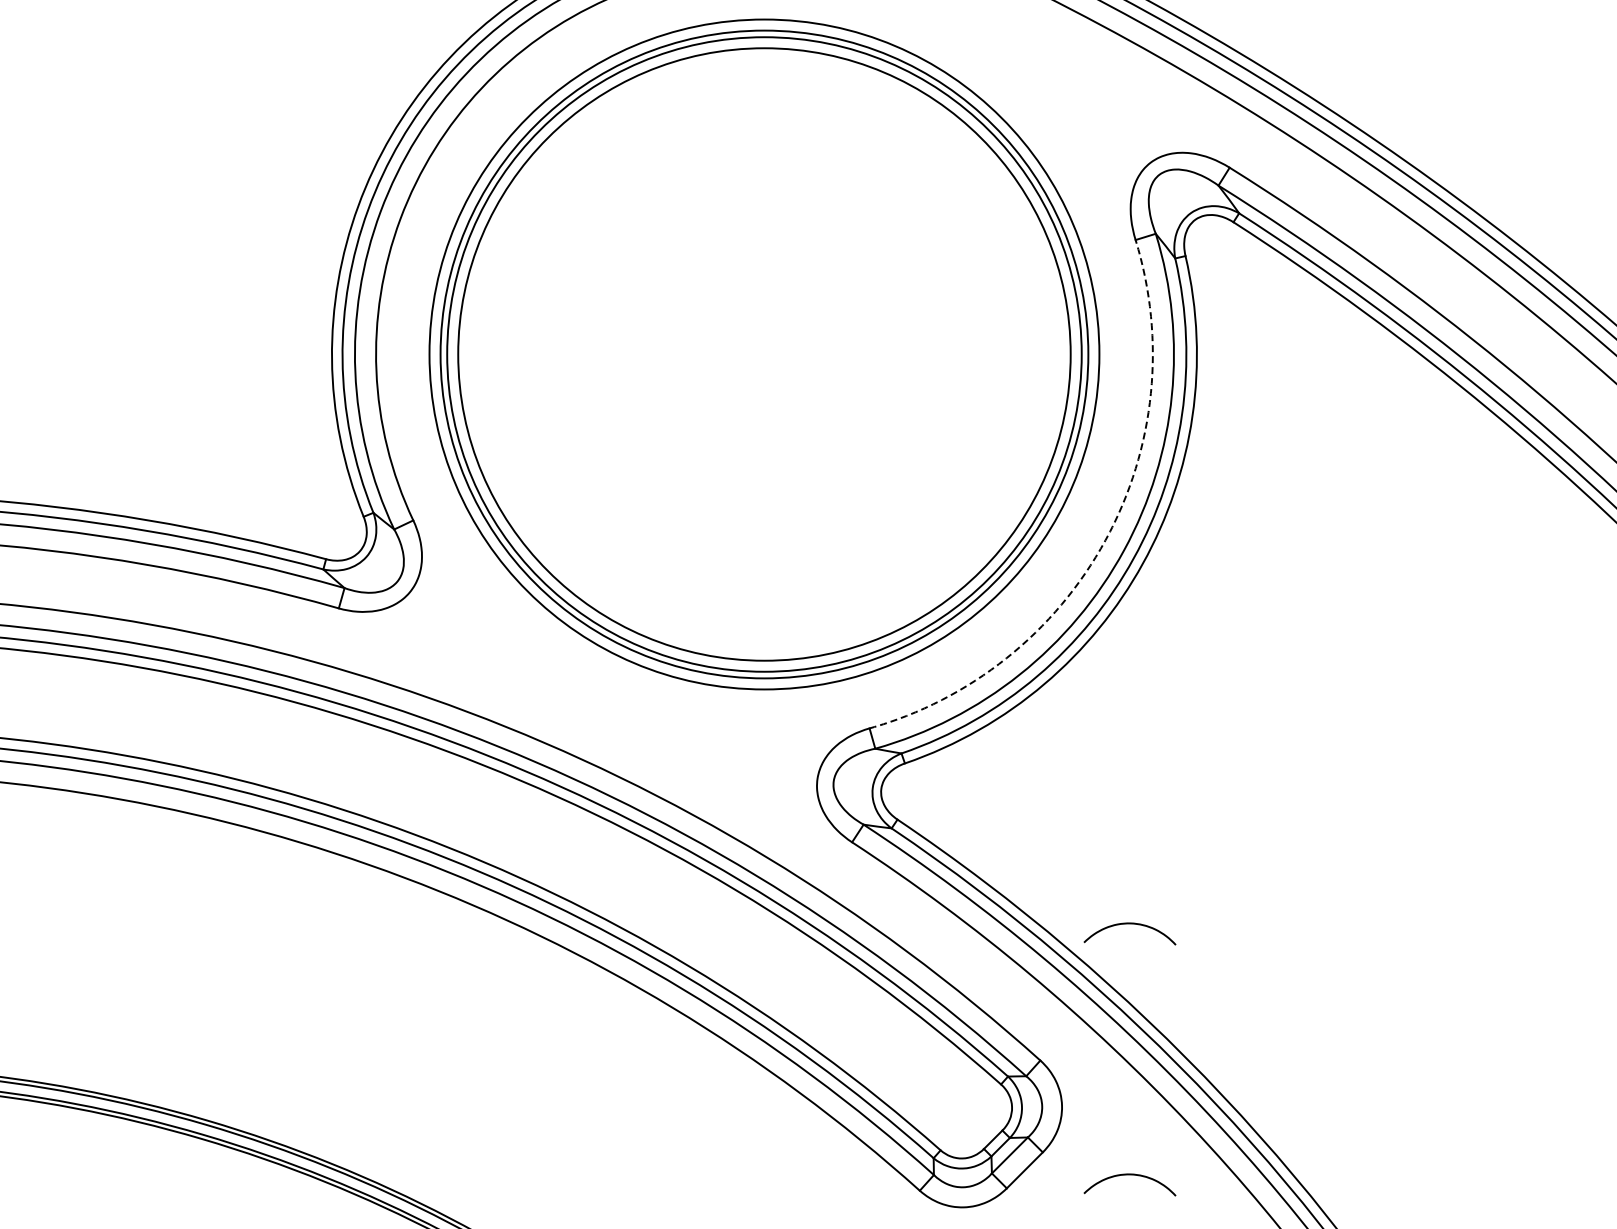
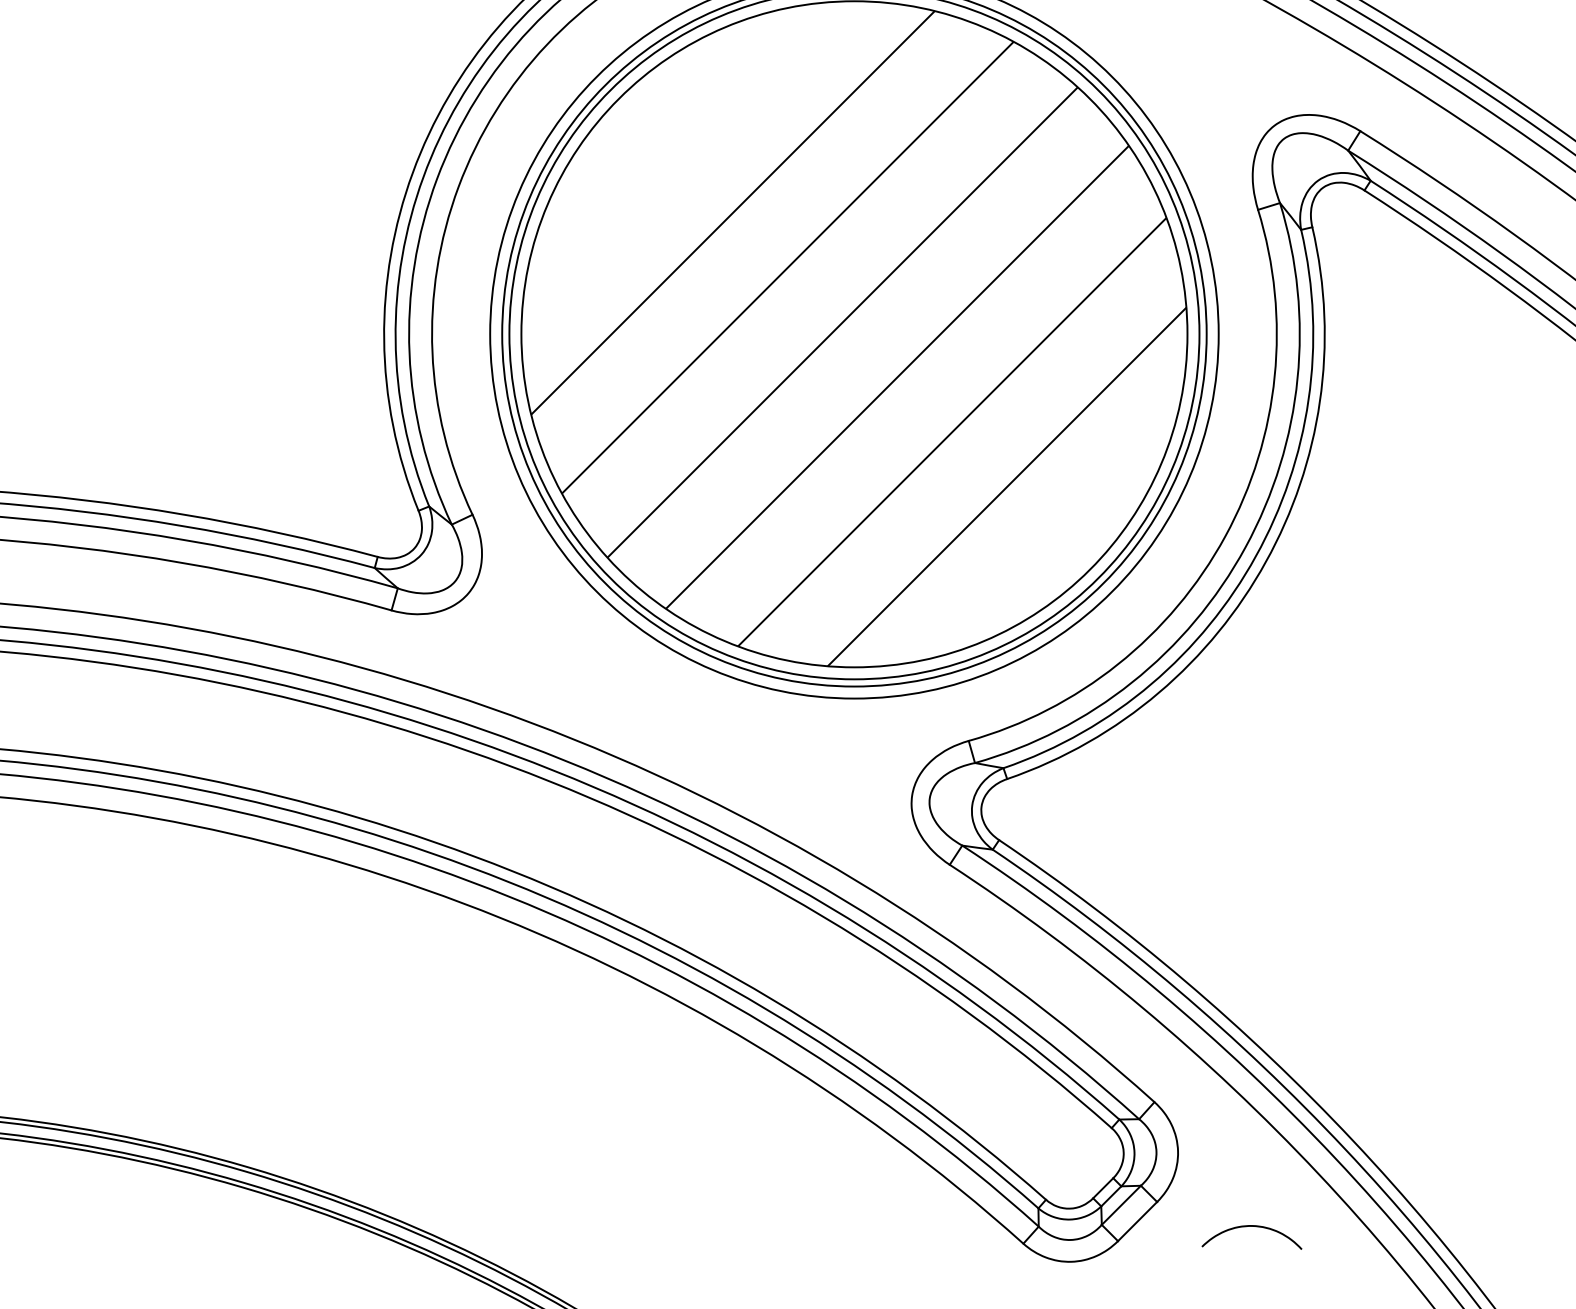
hatch: (768, 358) -> (858, 338), added
arc: (1105, 540) -> (1225, 536), dashed -> solid
curve: (1129, 924) -> (1251, 954), removed

